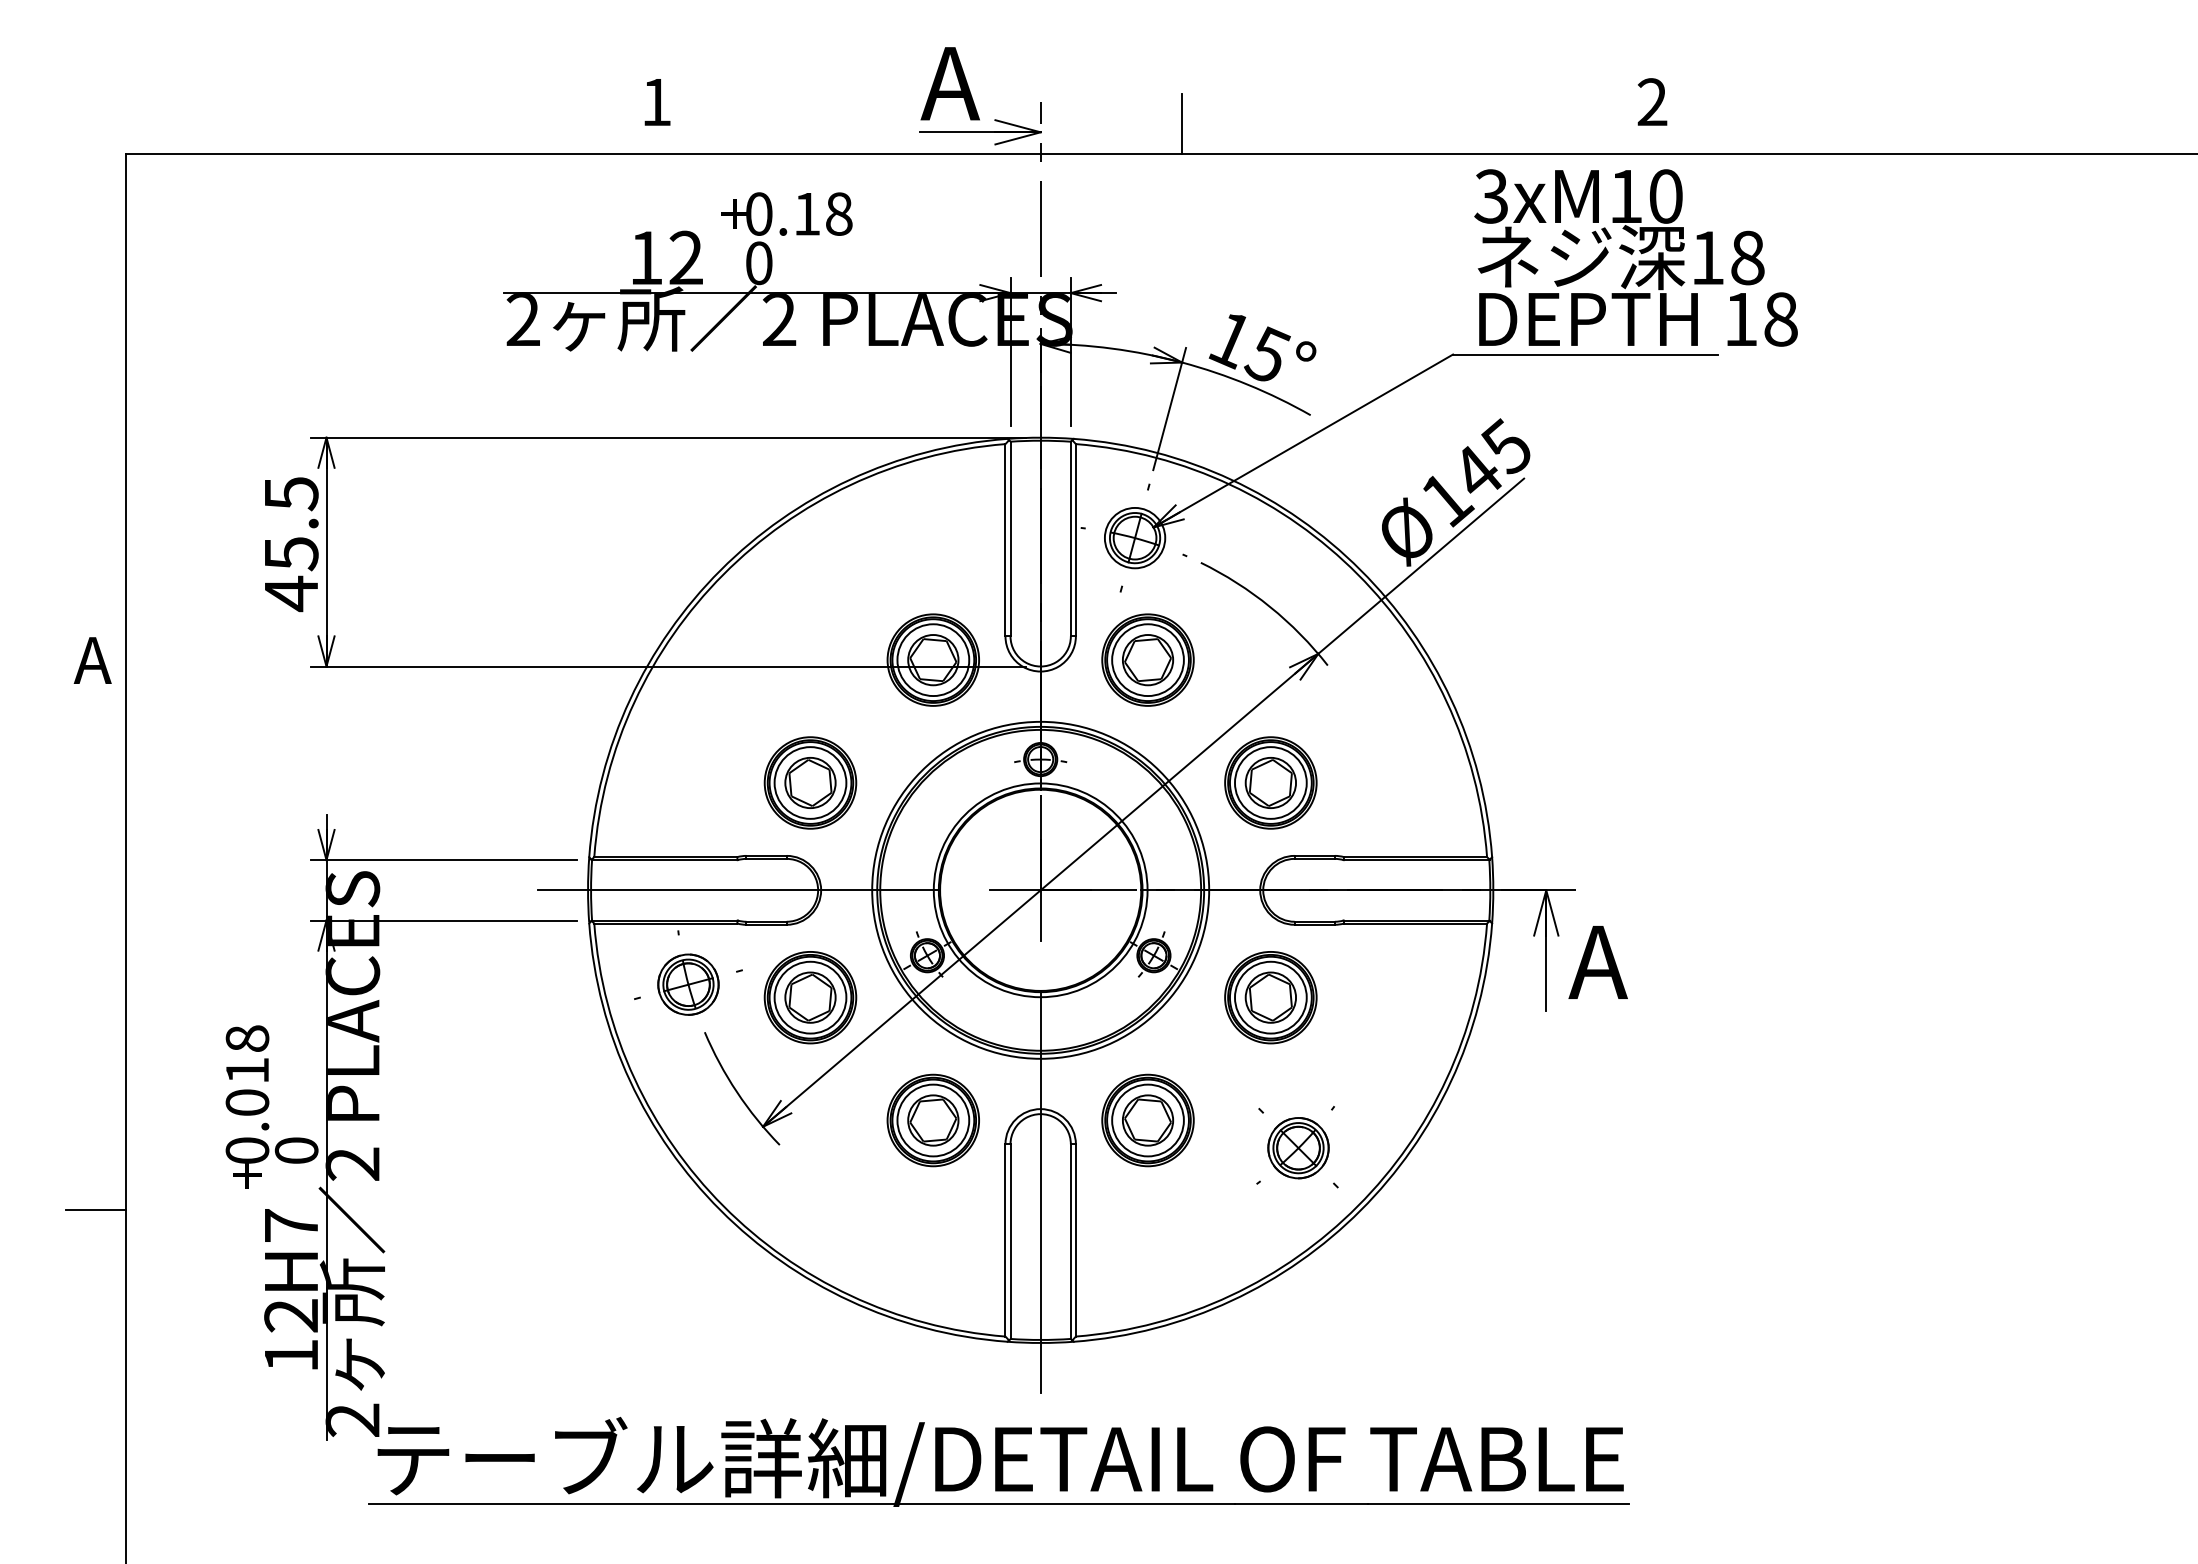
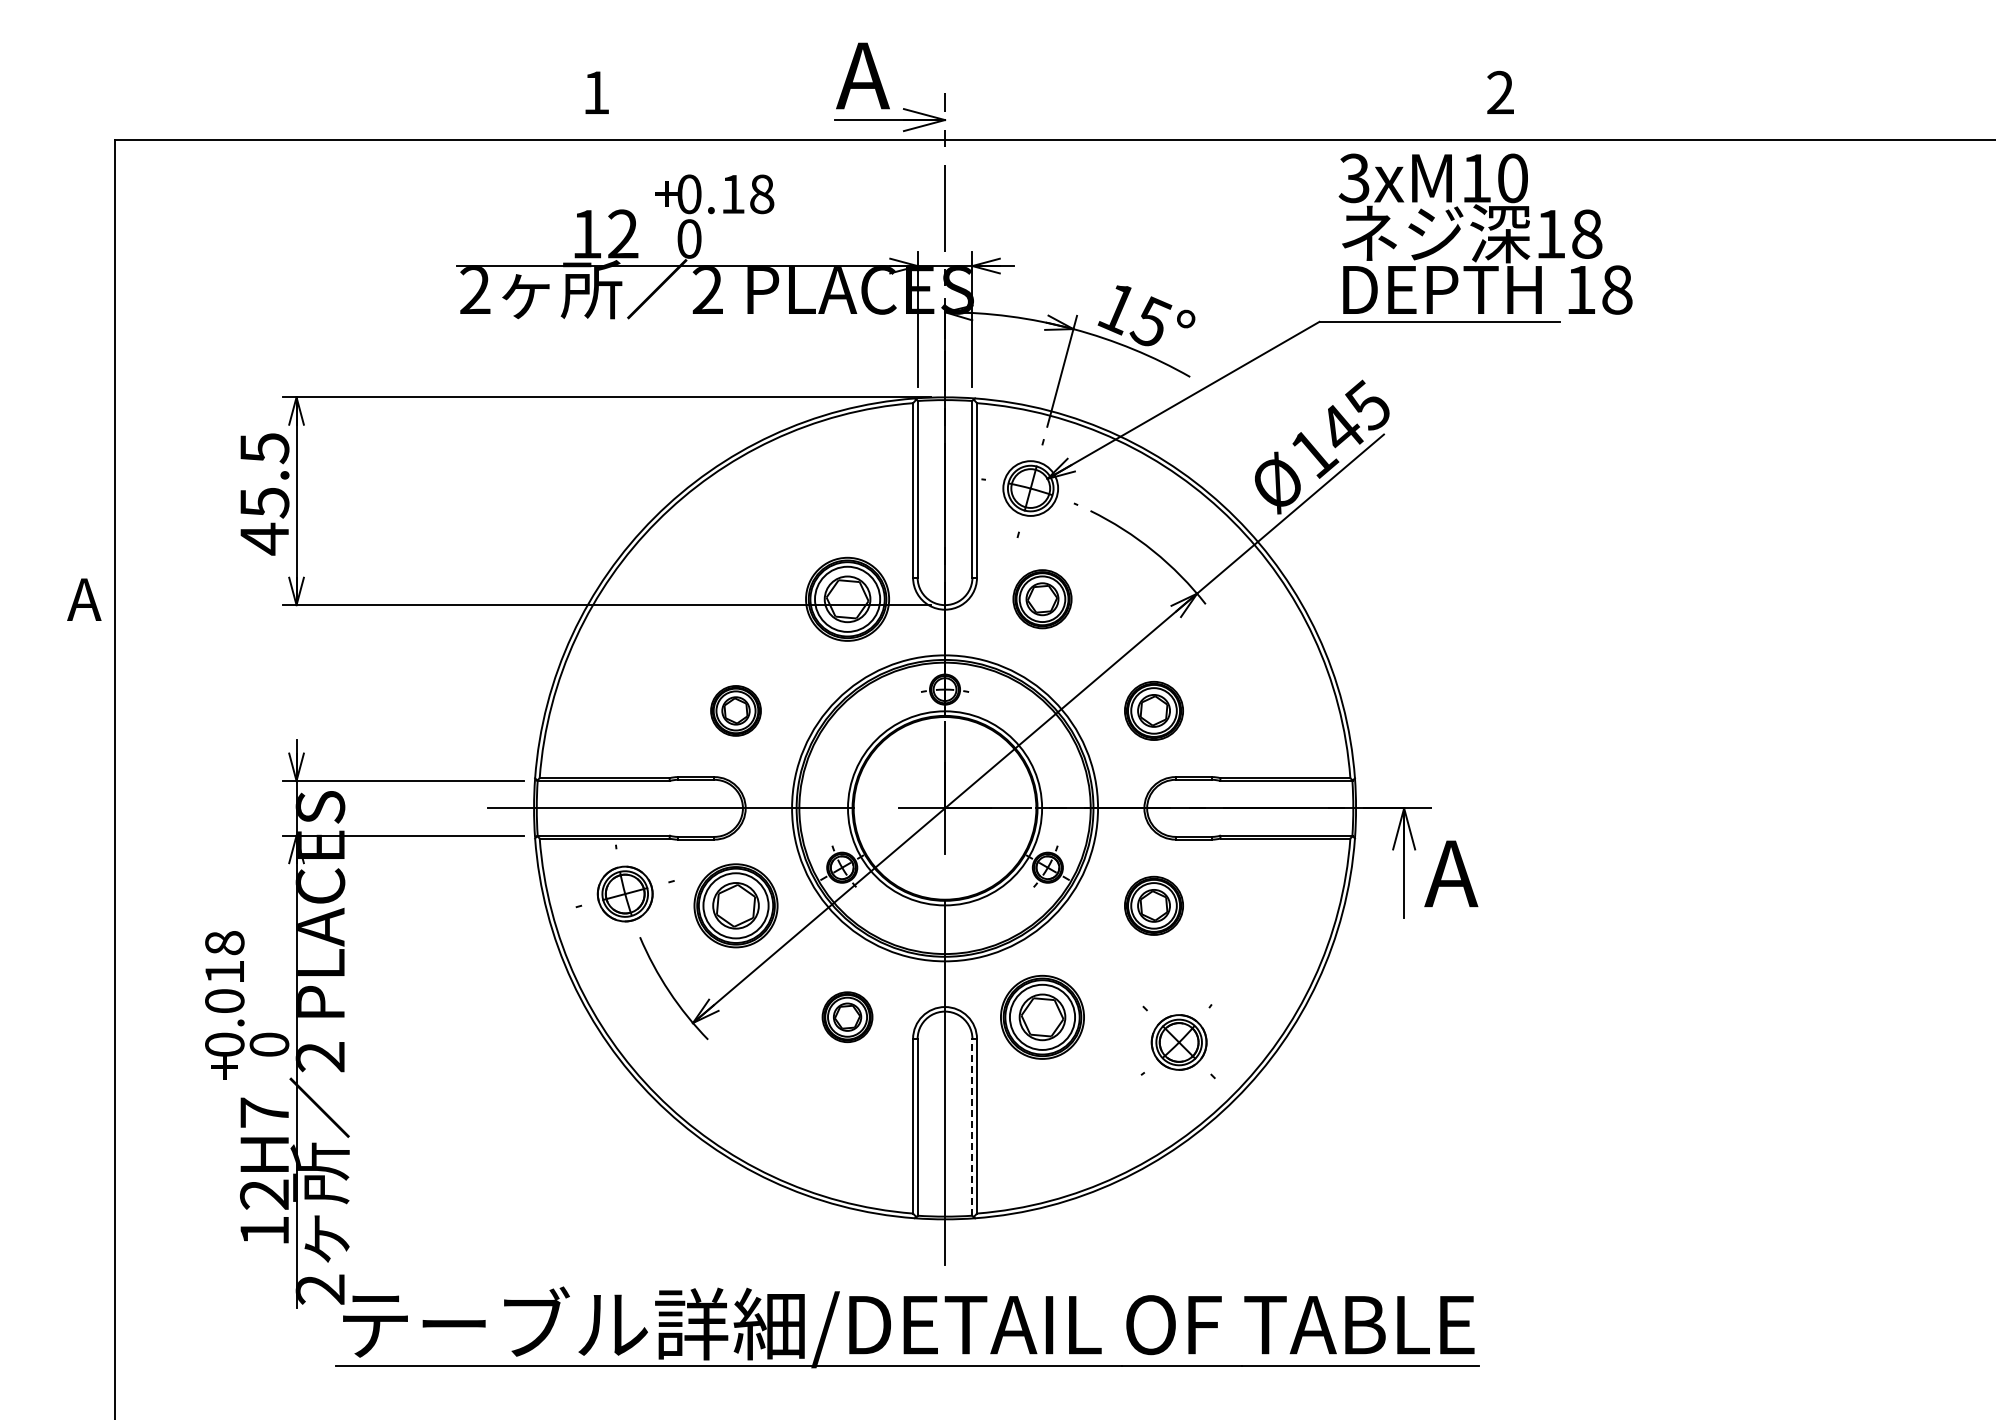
line: (1182, 123) -> (1073, 112), removed
part: (1148, 659) -> (1042, 598), size x0.7
part: (809, 782) -> (735, 710), size x0.6
part: (1270, 782) -> (1153, 710), size x0.7
part: (1270, 997) -> (1153, 905), size x0.7
part: (933, 1119) -> (847, 1016), size x0.6
line: (95, 1209) -> (86, 1098), removed
line: (1070, 1240) -> (972, 1126), solid -> dashed

